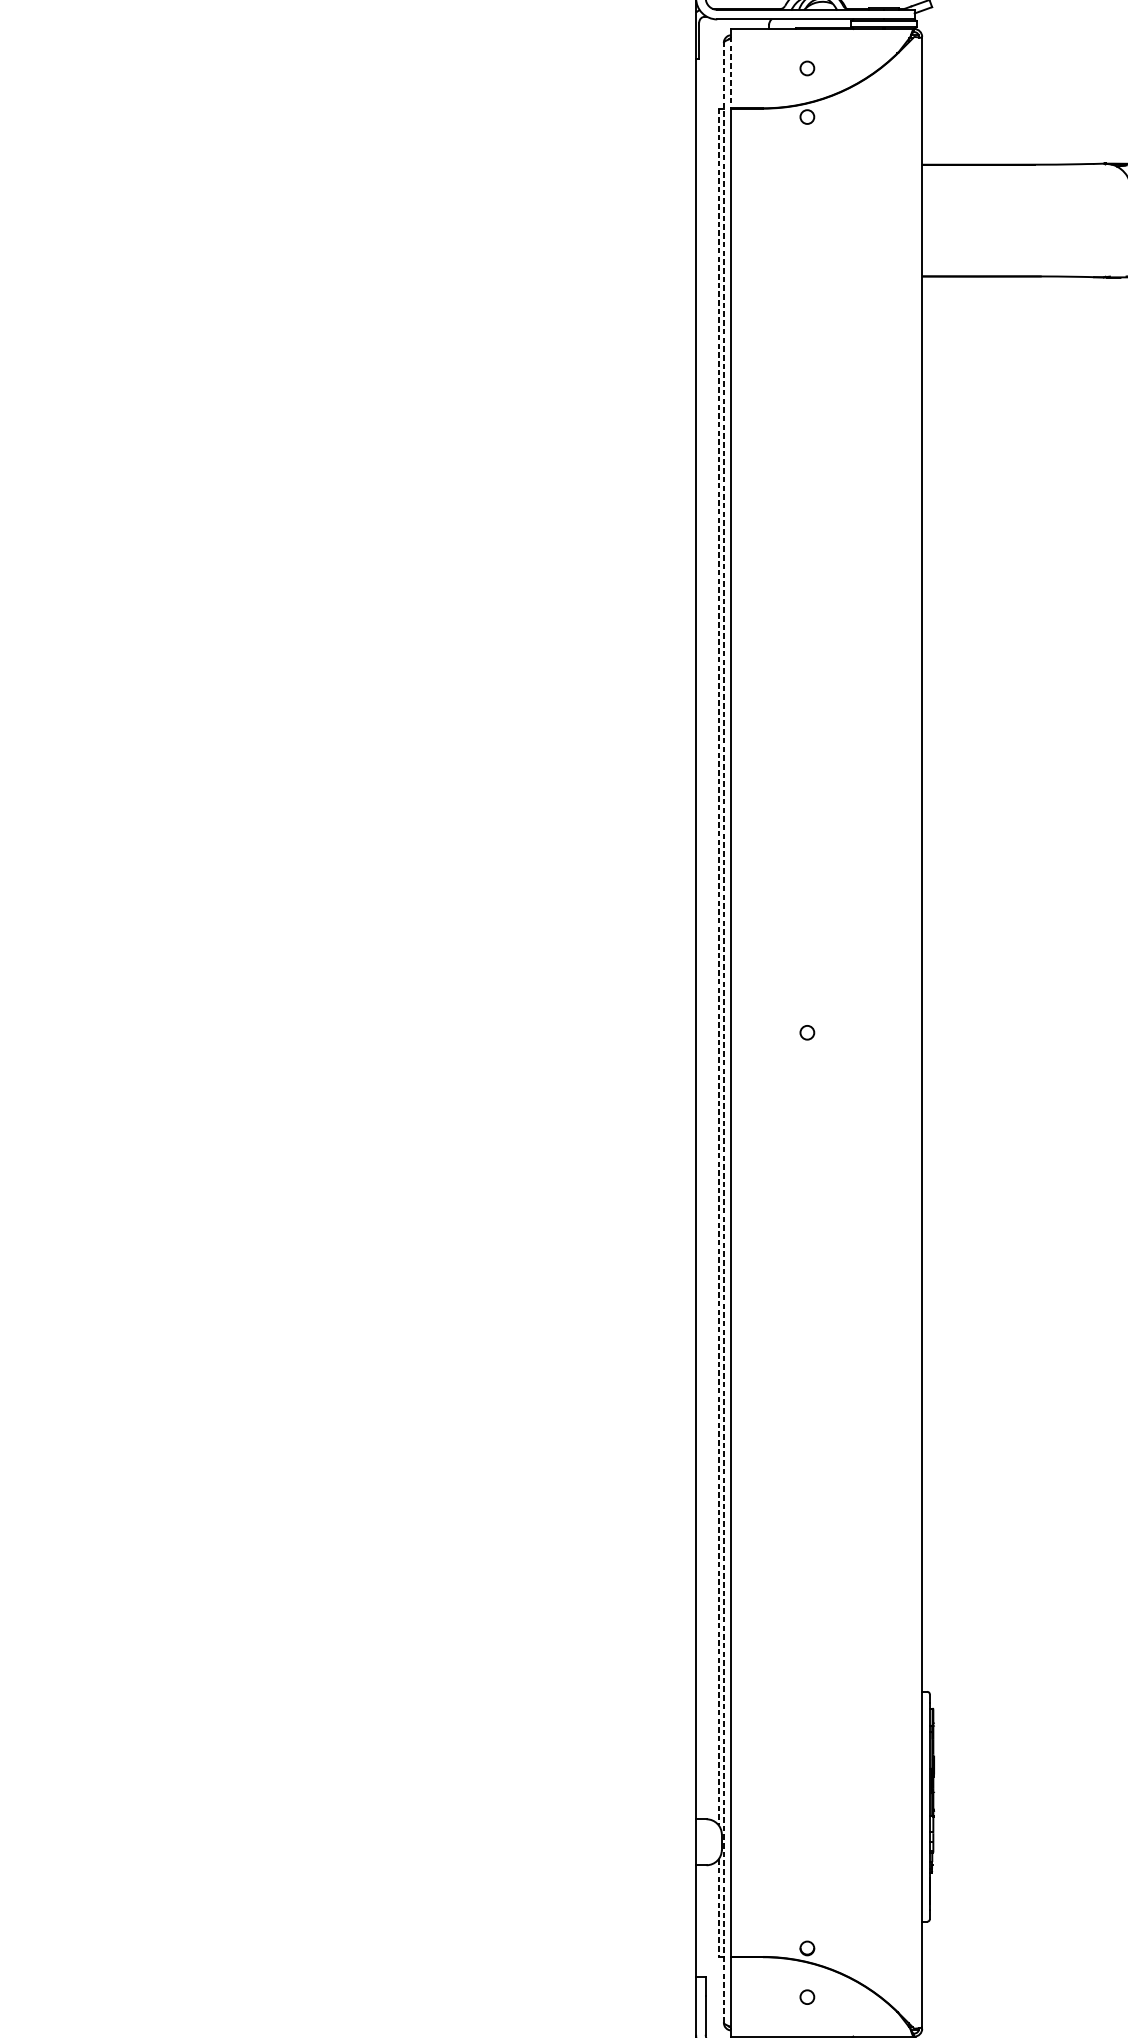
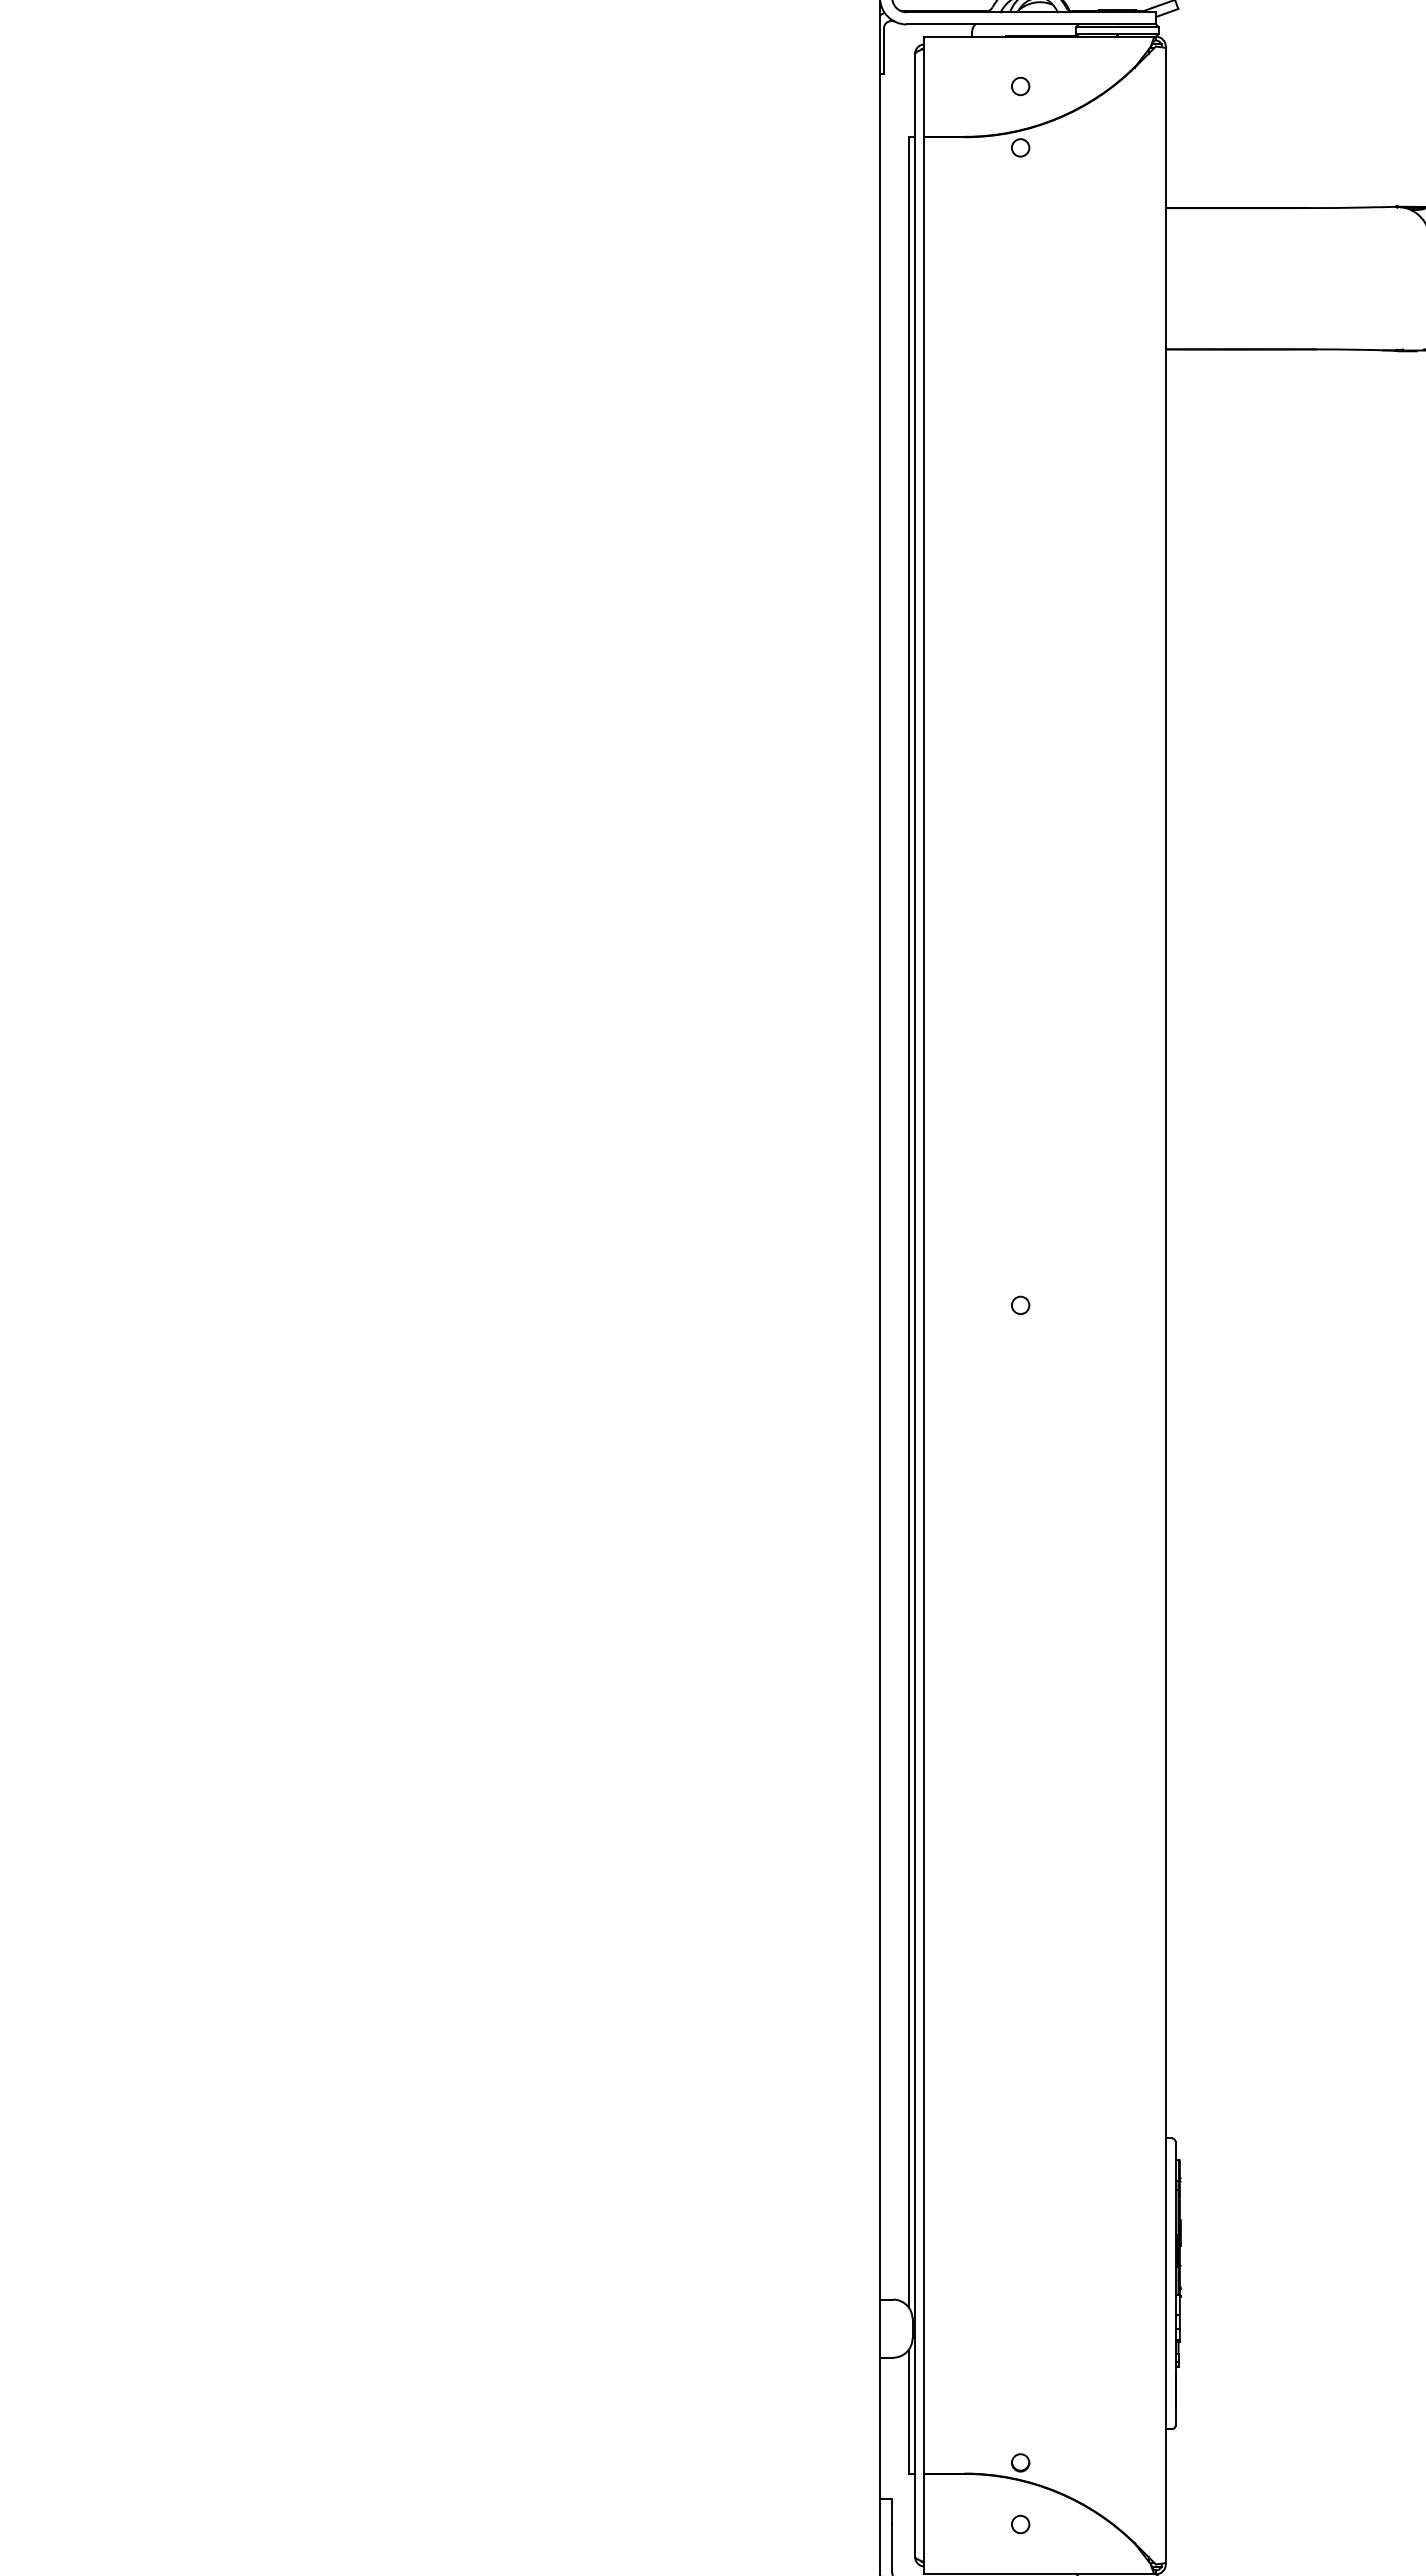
line: (730, 73) -> (923, 92), dashed -> solid
line: (718, 967) -> (908, 1222), dashed -> solid
line: (724, 1032) -> (915, 1305), dashed -> solid
line: (718, 1907) -> (908, 2411), dashed -> solid

